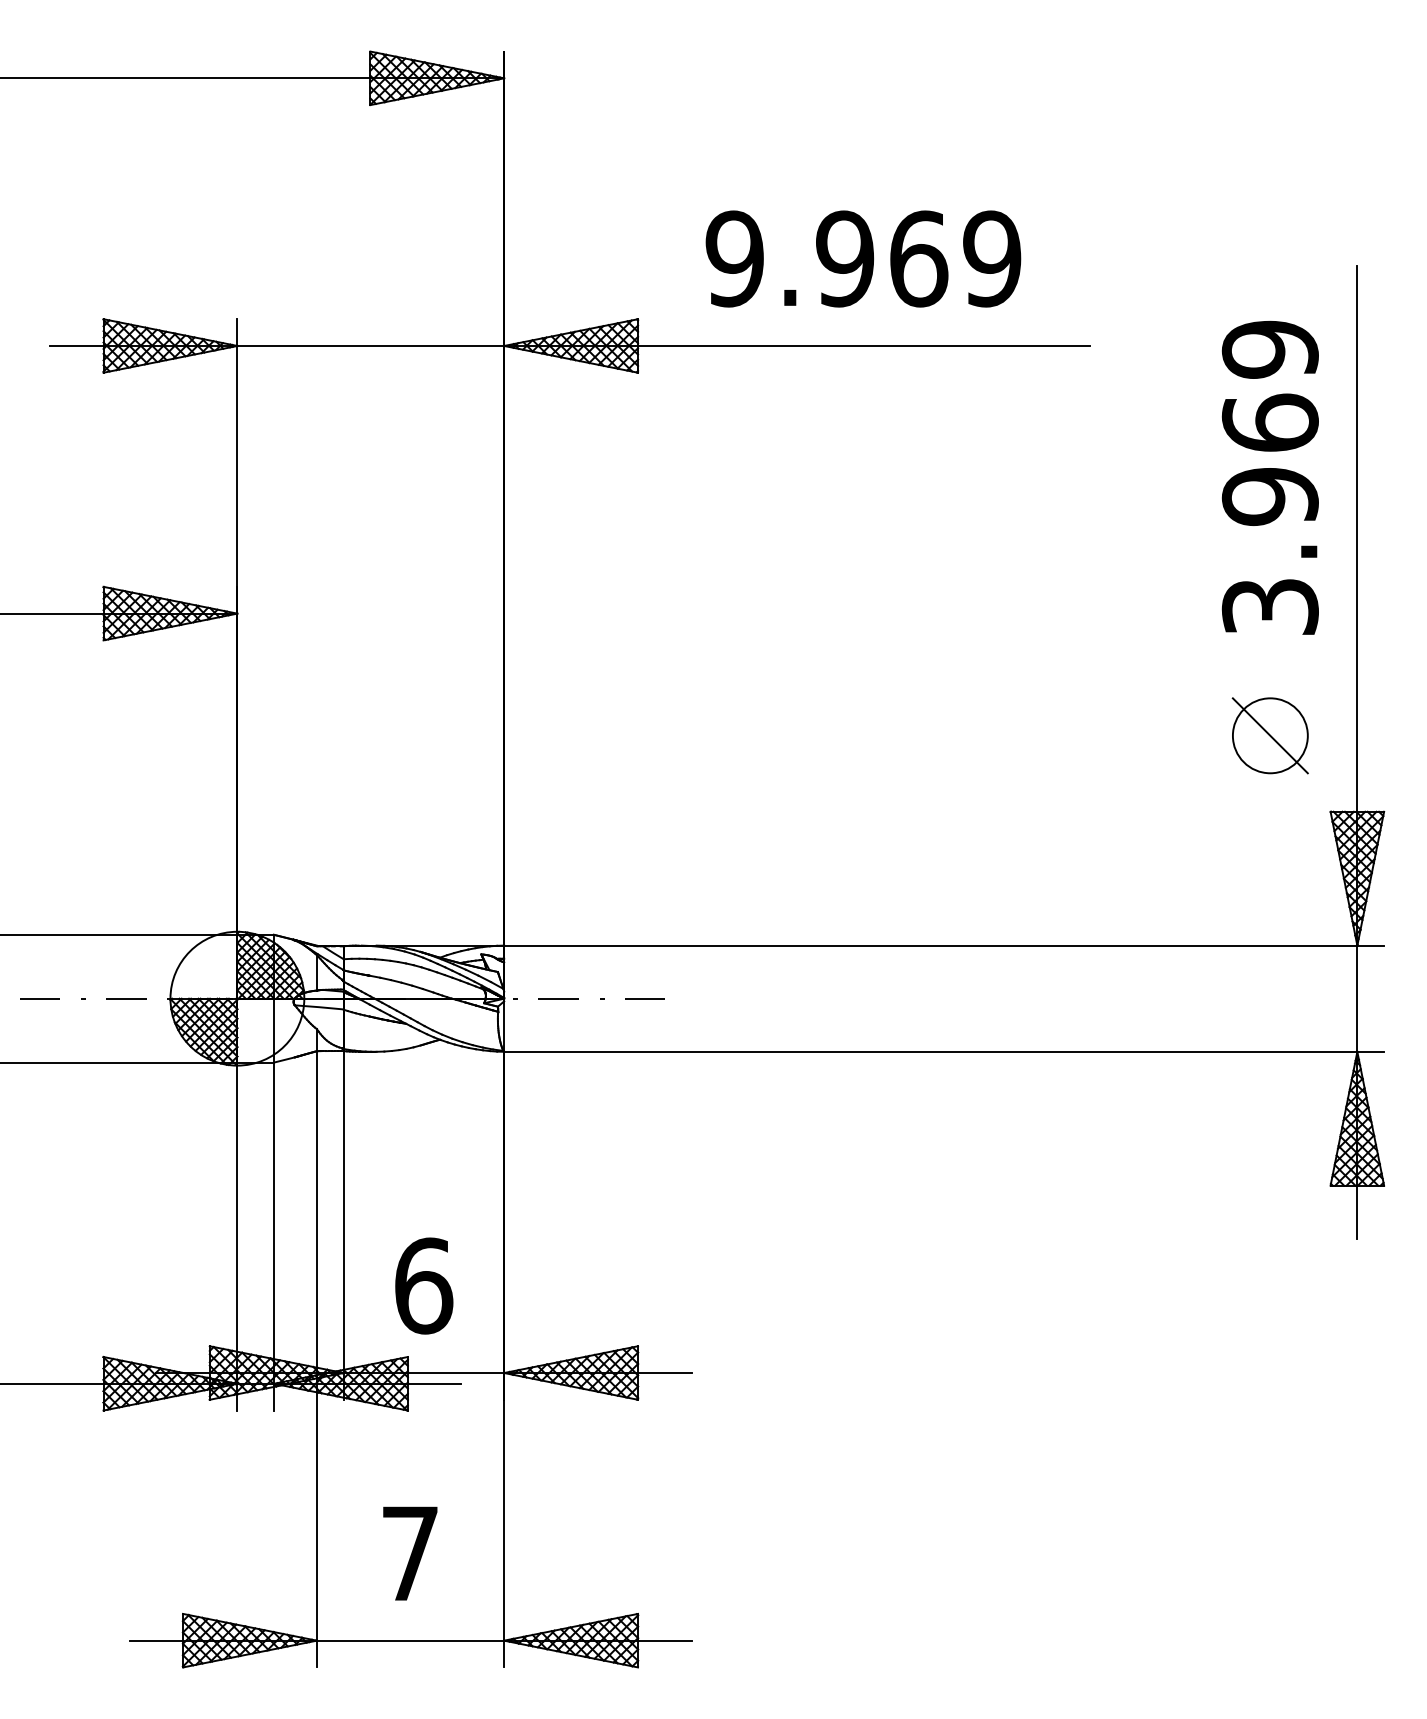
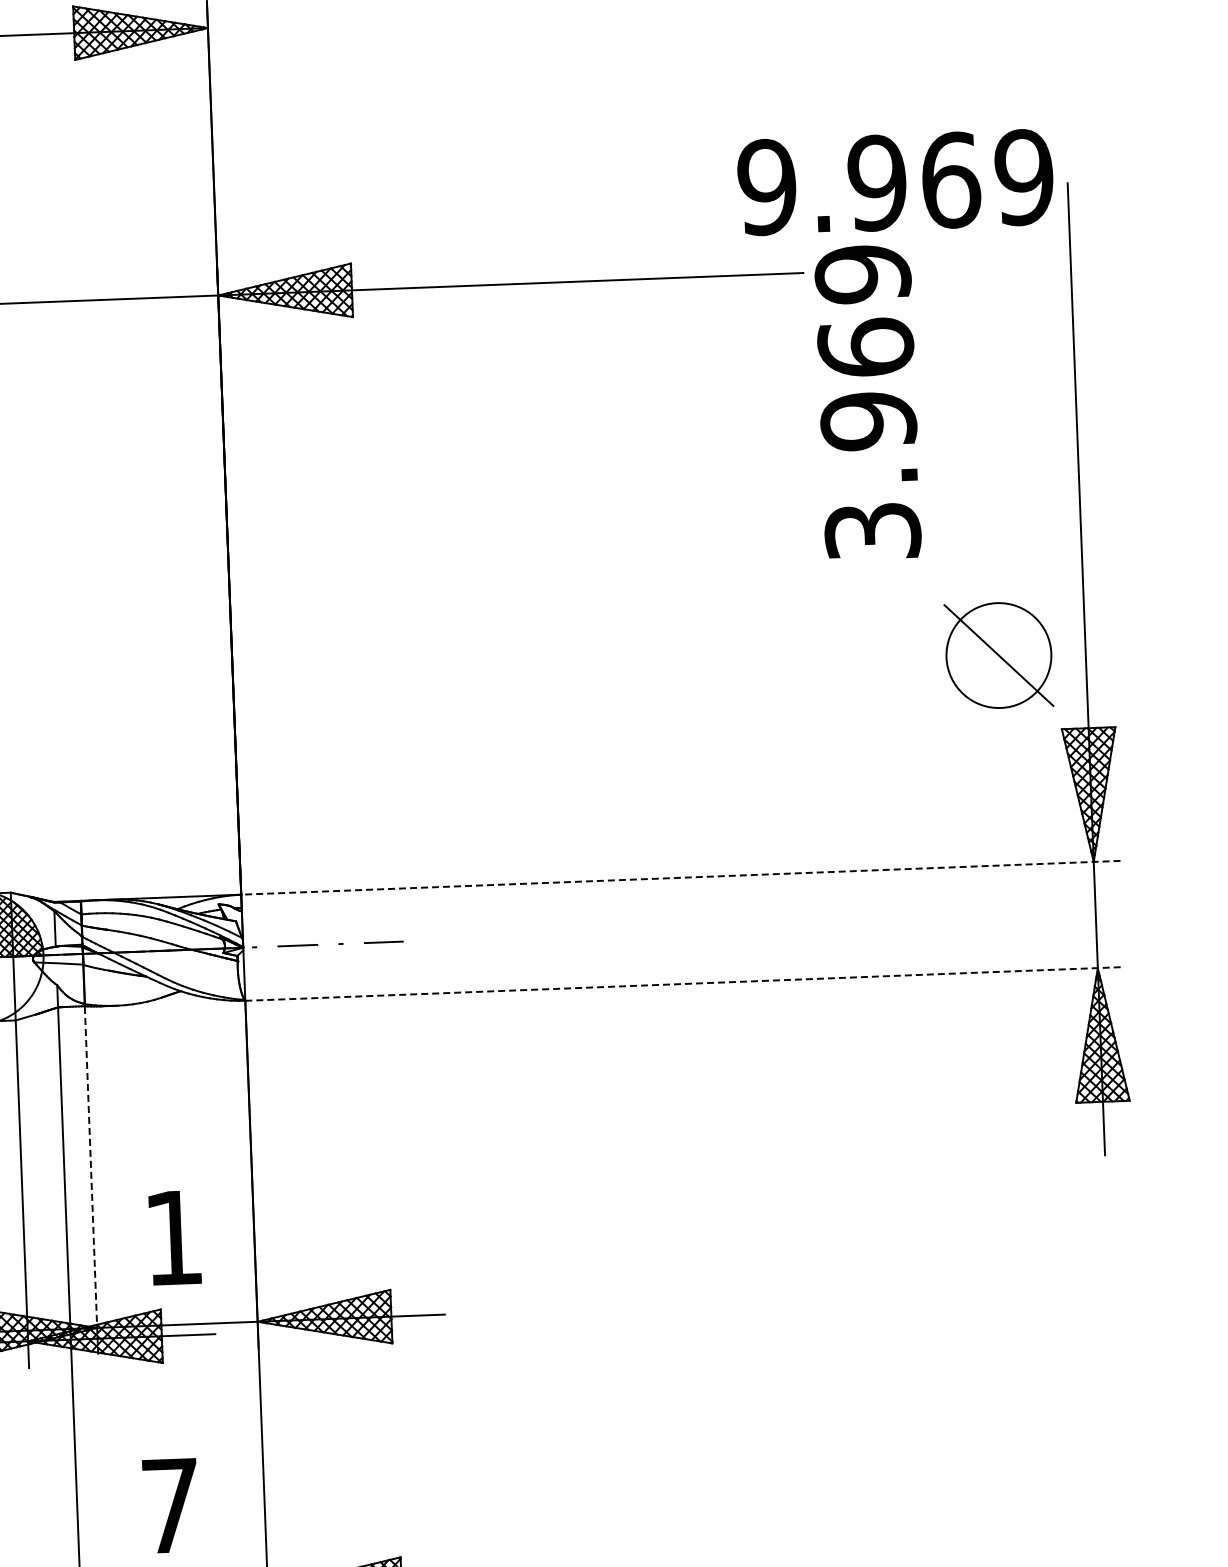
text: (863, 258) -> (895, 181), moved
text: (1269, 477) -> (867, 402), moved
part: (1269, 735) -> (997, 655), size x1.4
line: (944, 945) -> (681, 877), solid -> dashed
line: (944, 1051) -> (685, 983), solid -> dashed
line: (343, 1225) -> (91, 1180), solid -> dashed
text: (424, 1285) -> (174, 1237), 6 -> 1

